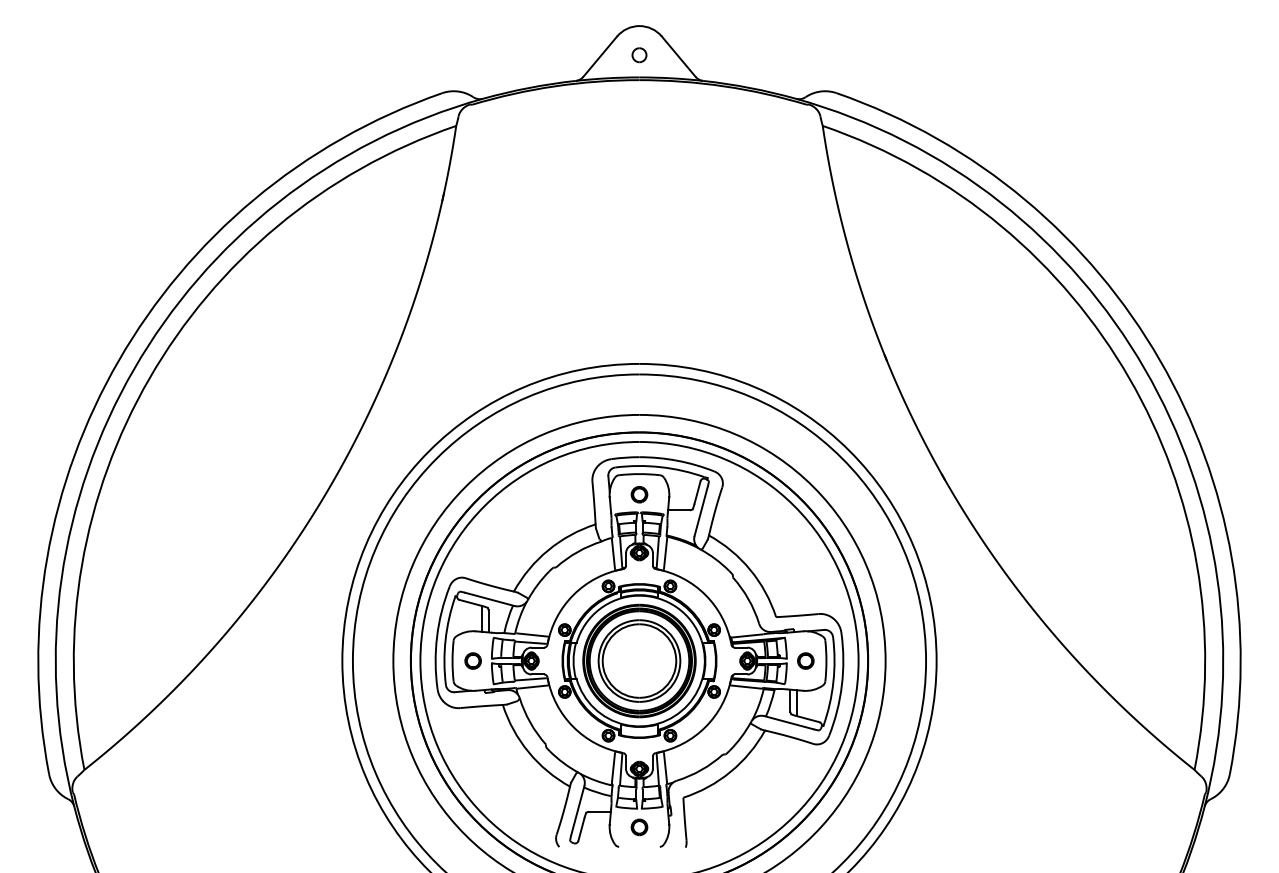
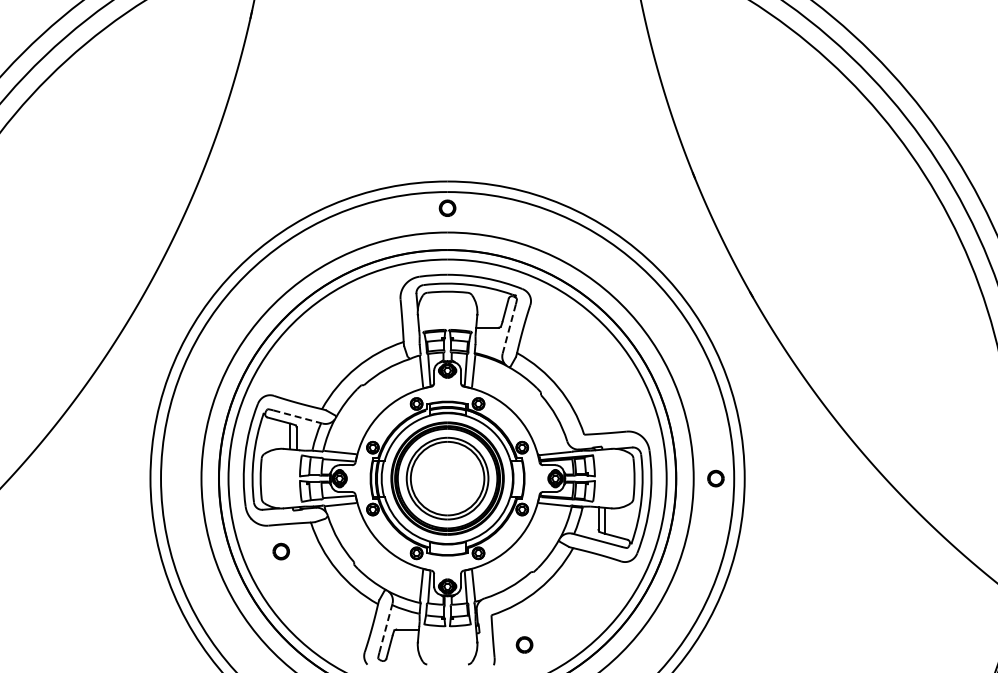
part: (639, 494) -> (447, 208), moved
line: (701, 511) -> (509, 329), solid -> dashed
line: (490, 599) -> (298, 417), solid -> dashed
part: (472, 660) -> (280, 551), moved
part: (805, 660) -> (715, 478), moved
line: (577, 810) -> (385, 628), solid -> dashed
part: (639, 827) -> (524, 645), moved

